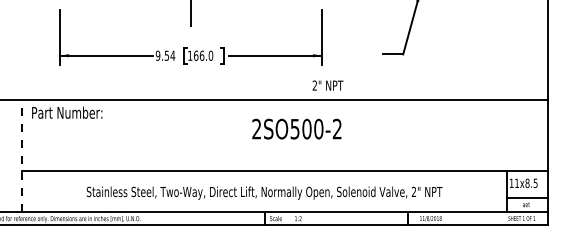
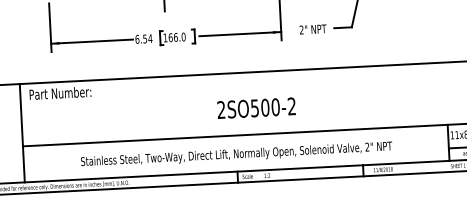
text: (157, 55) -> (136, 39), 9.54 -> 6.54
text: (327, 85) -> (312, 29), moved
text: (296, 128) -> (256, 107), moved
line: (21, 155) -> (22, 132), dashed -> solid

